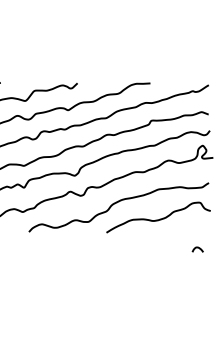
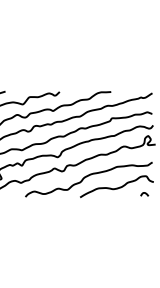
curve: (197, 248) -> (144, 193), moved

